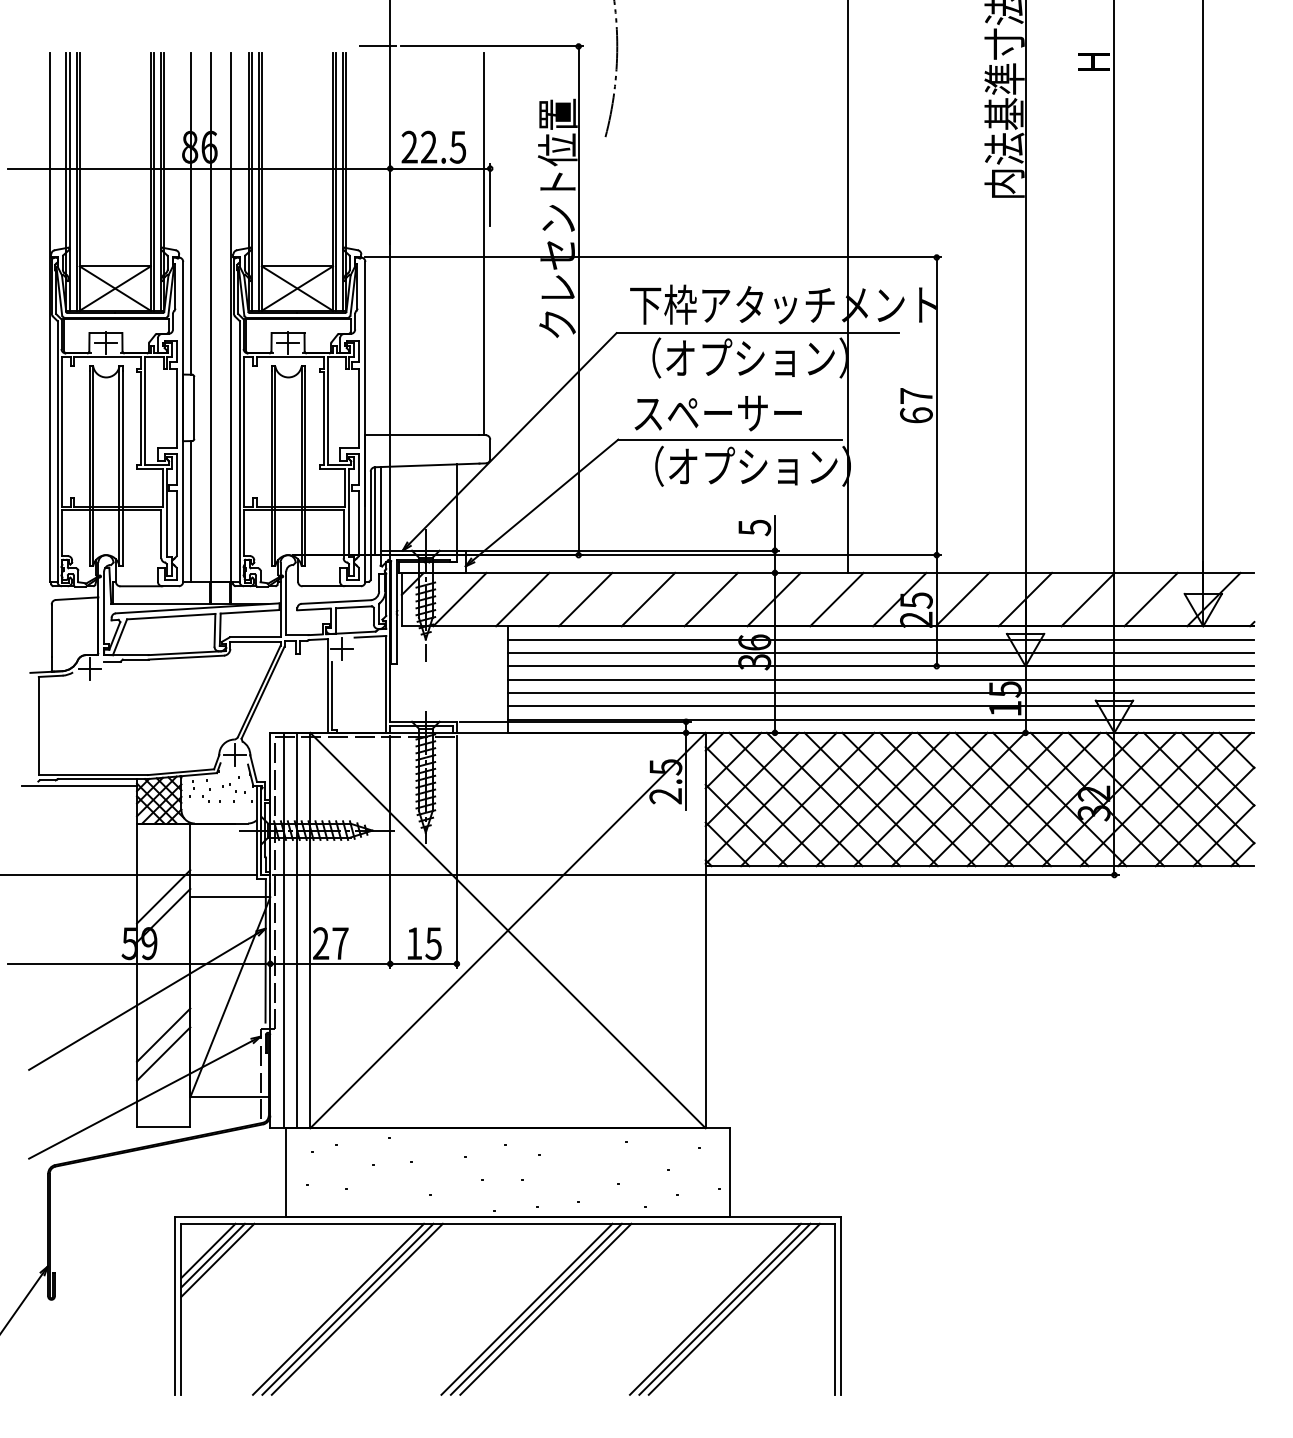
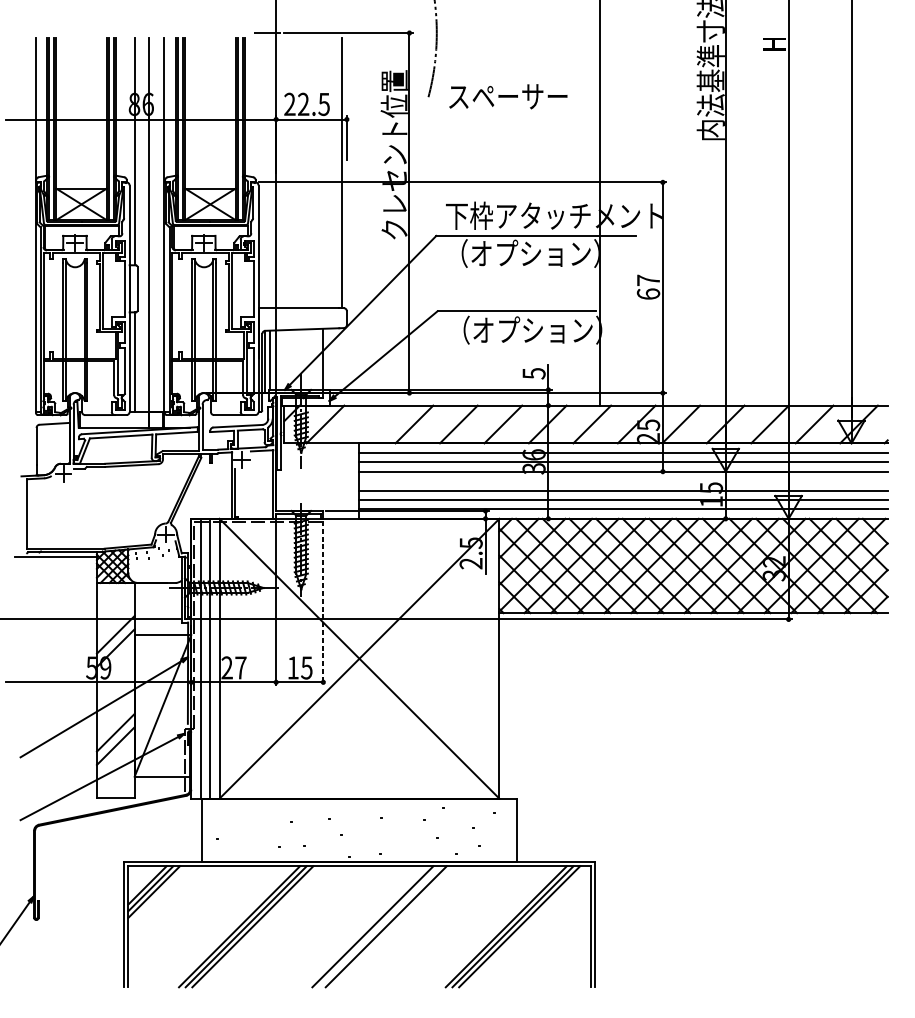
text: (717, 413) -> (507, 96), moved
line: (522, 599) -> (369, 424), removed
line: (881, 679) -> (623, 481), removed
line: (456, 852) -> (323, 603), solid -> dashed
line: (535, 1308) -> (378, 926), removed

